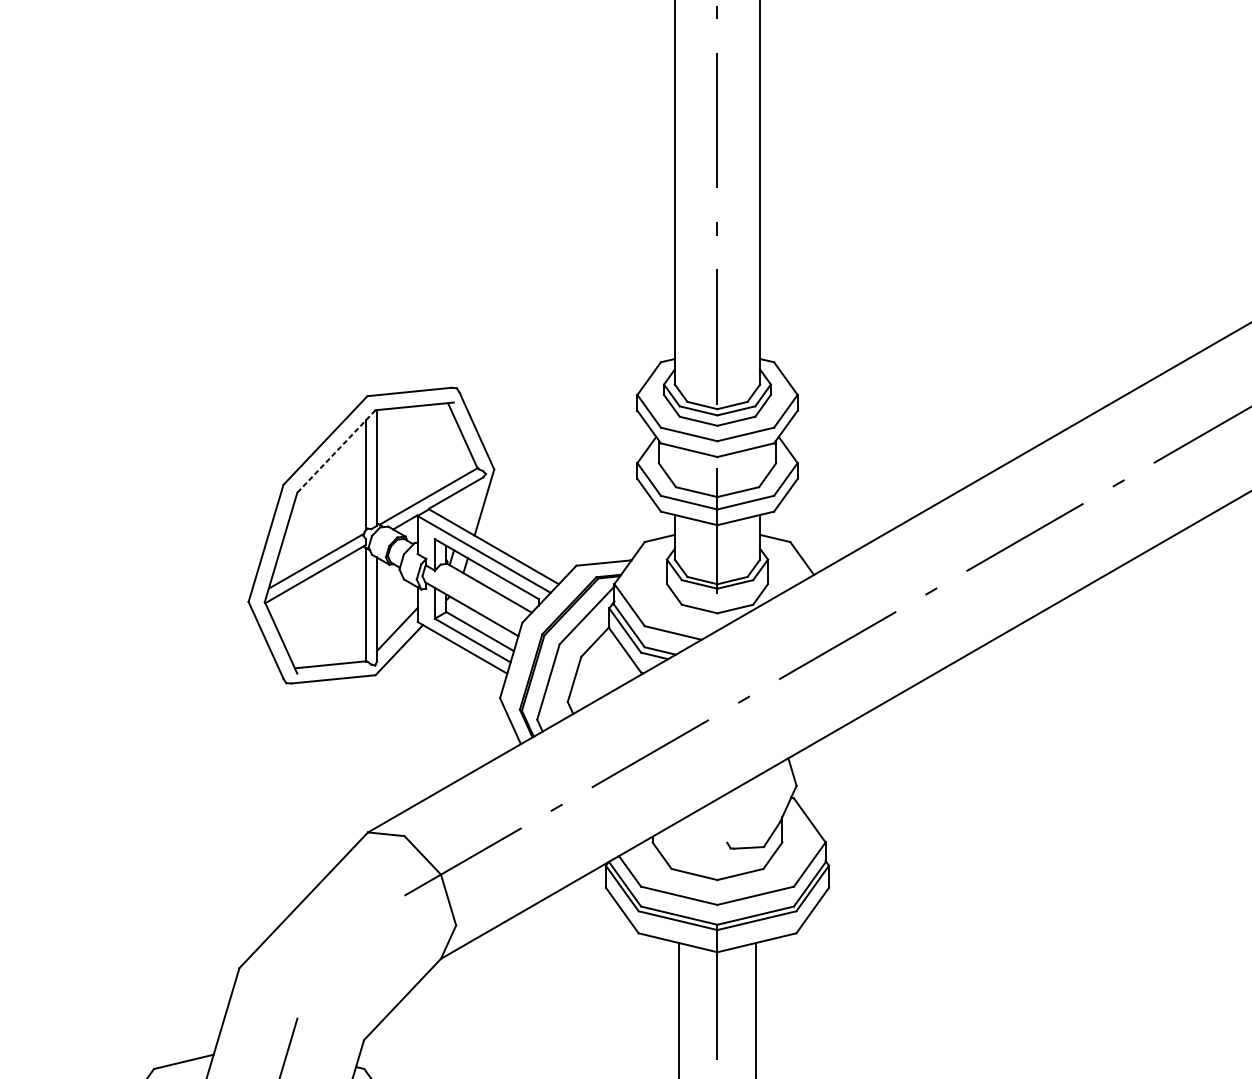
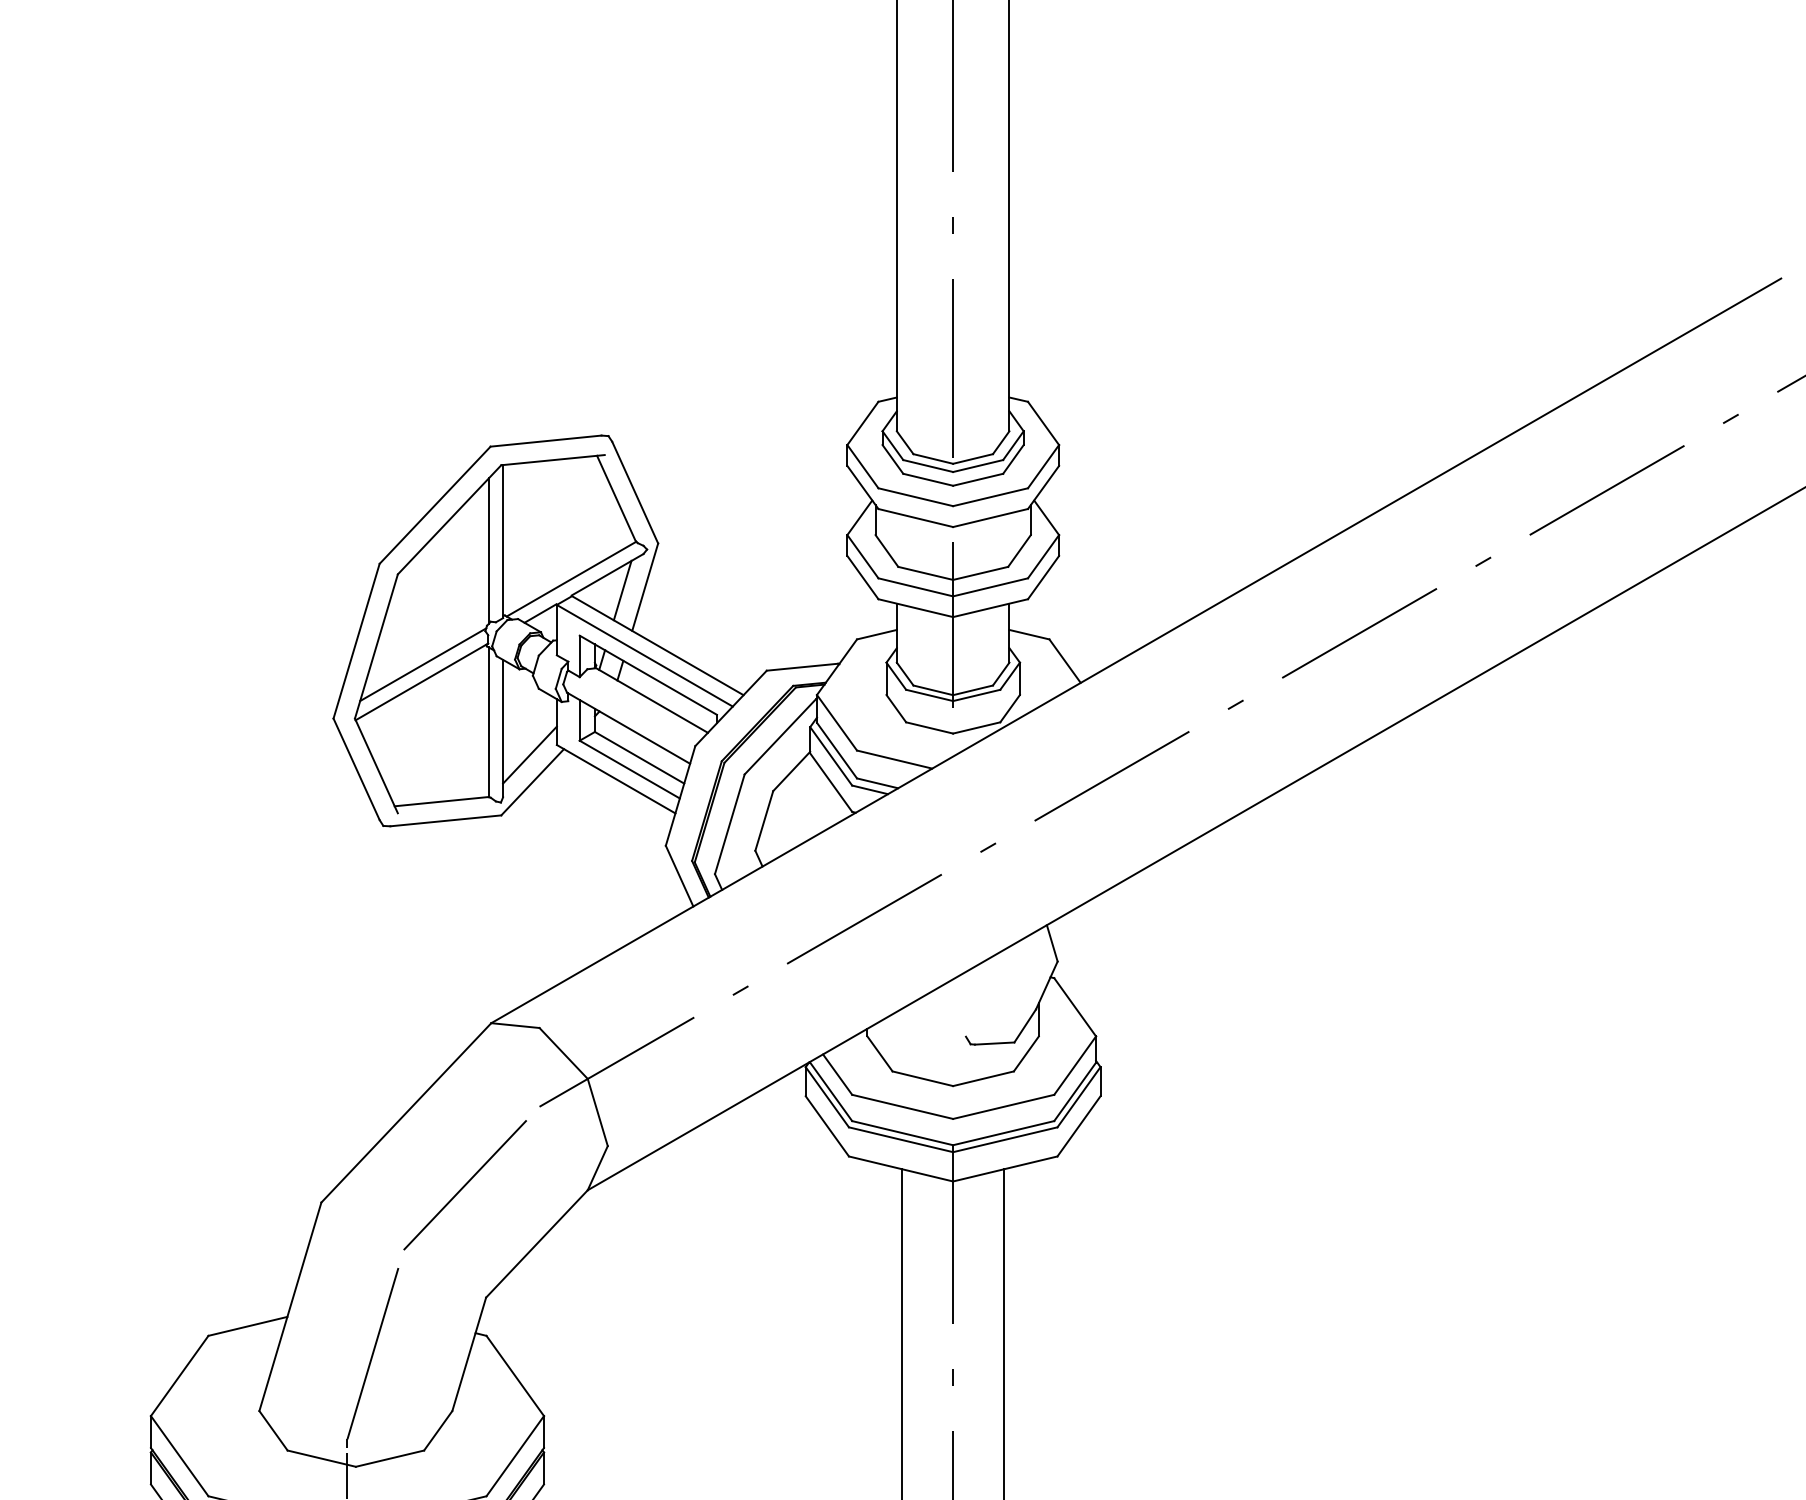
line: (336, 452) -> (449, 520), dashed -> solid
line: (467, 505) -> (622, 590), added
line: (347, 955) -> (464, 1185), added

